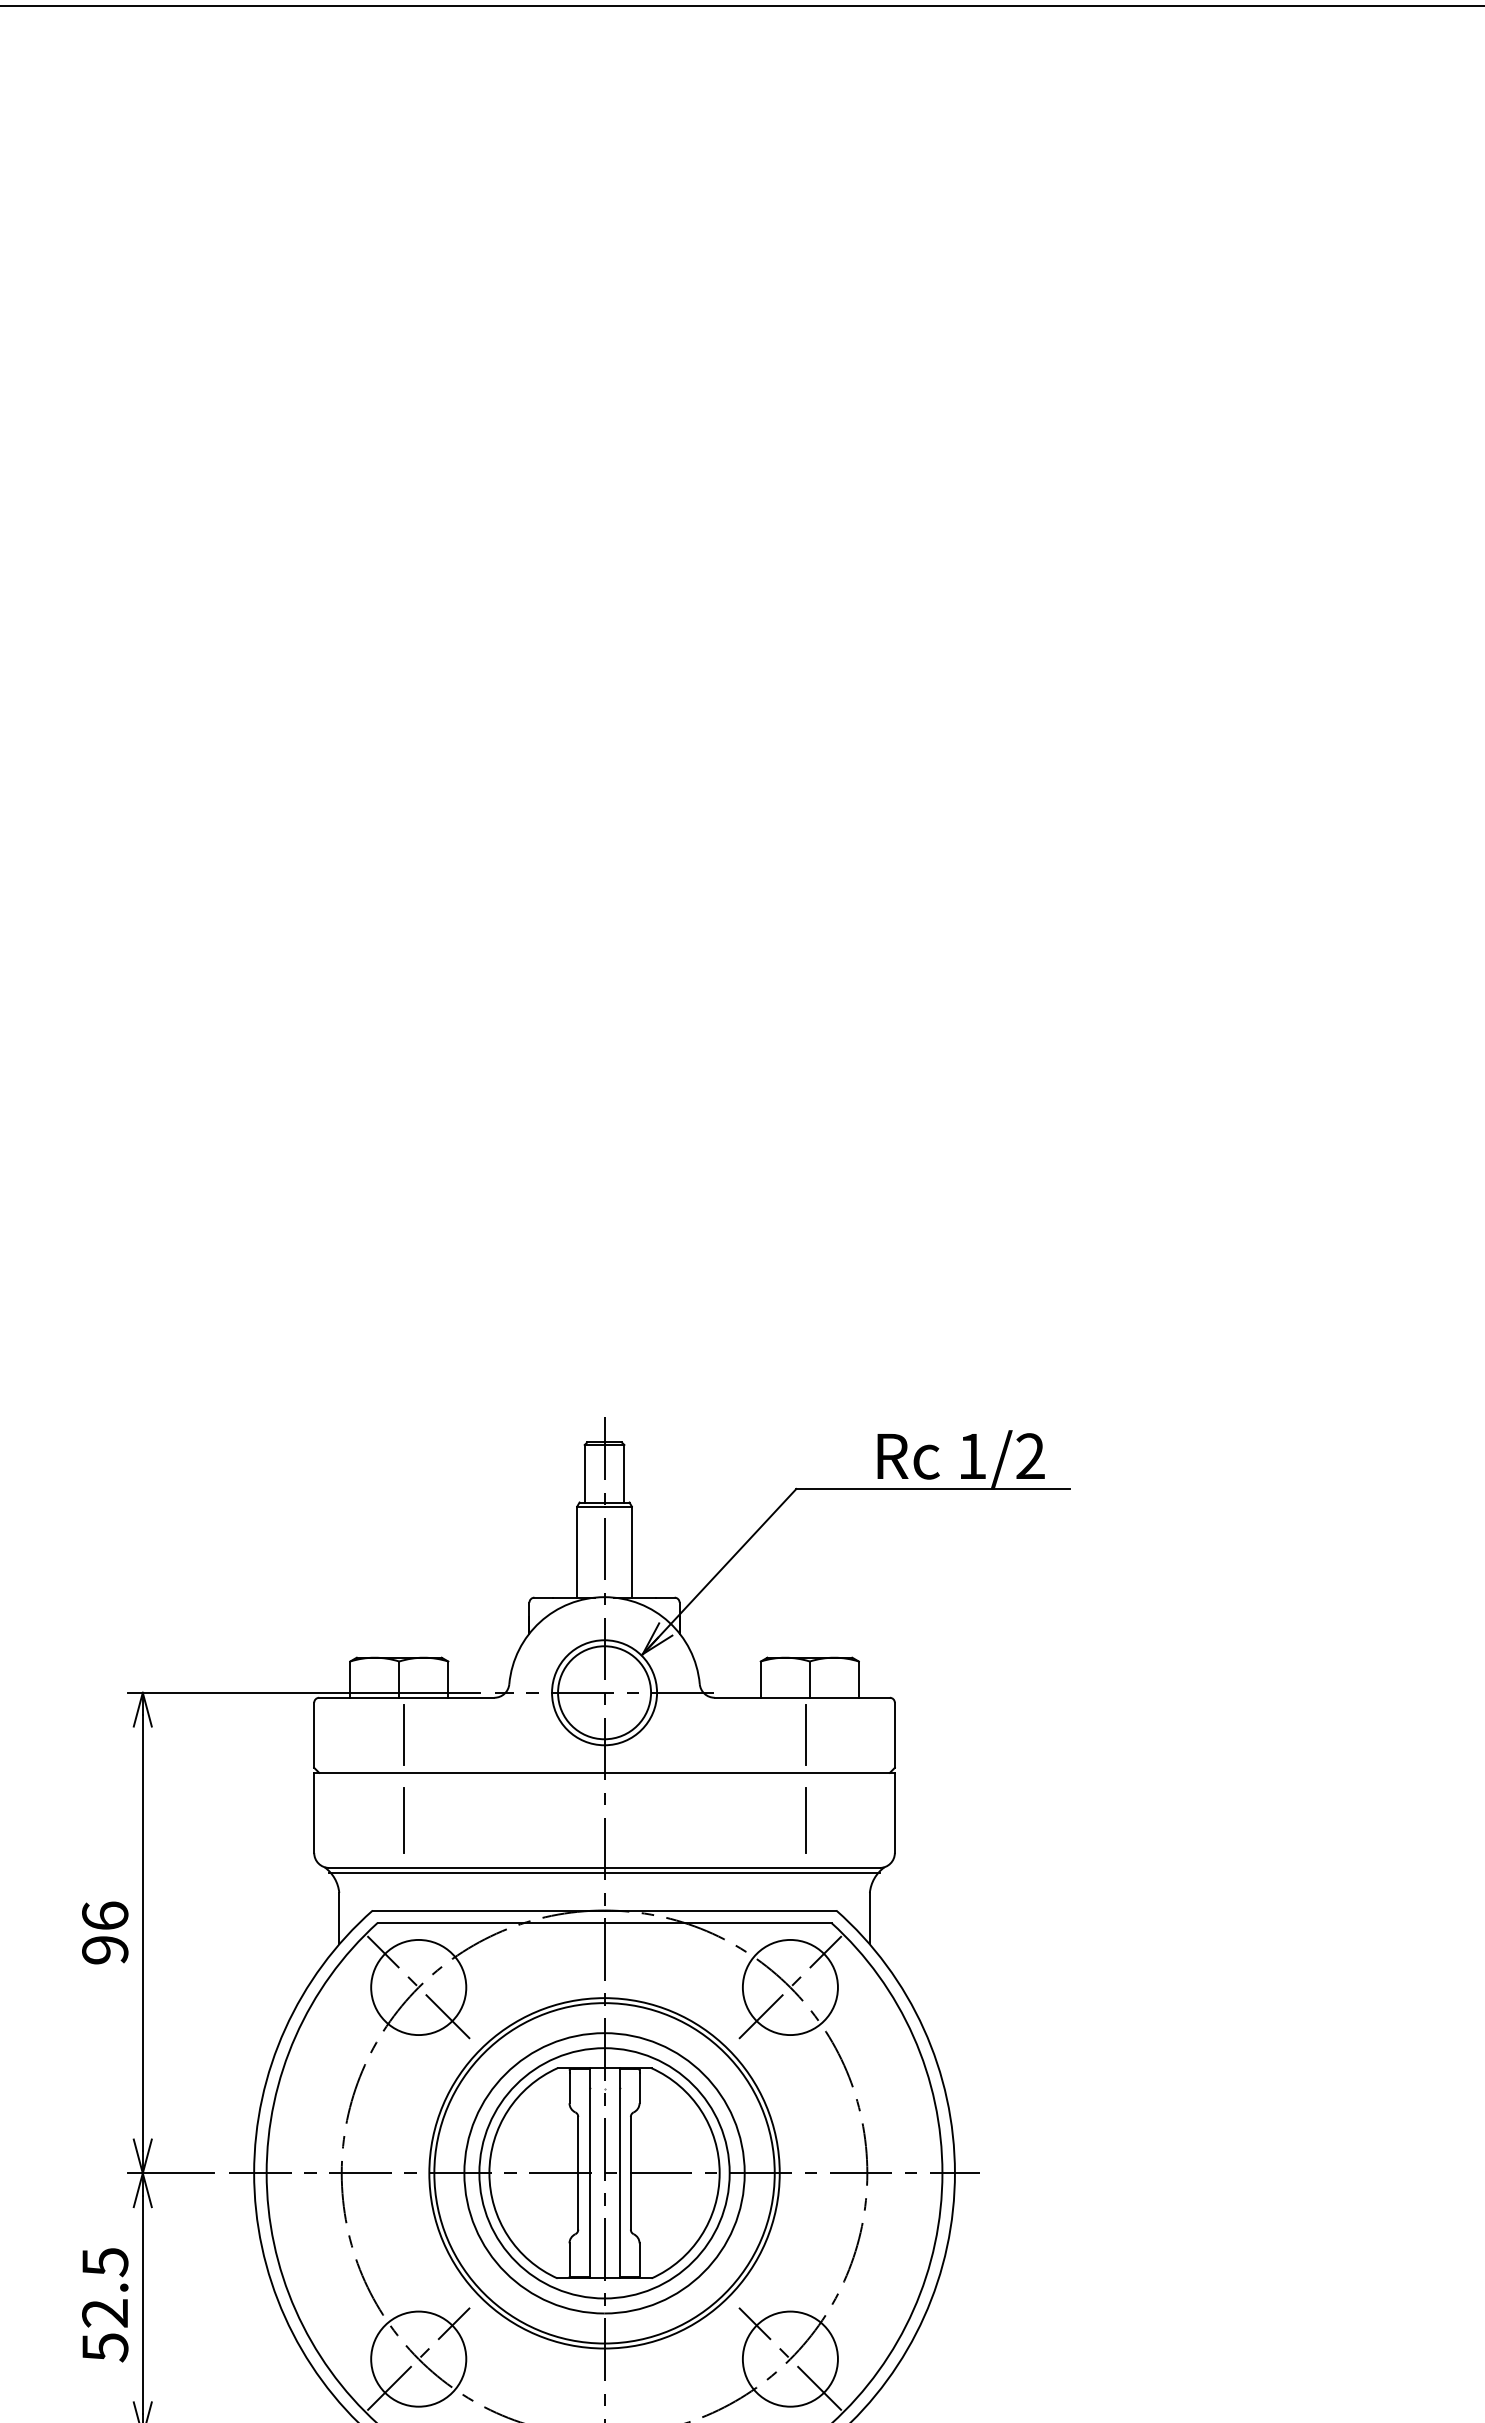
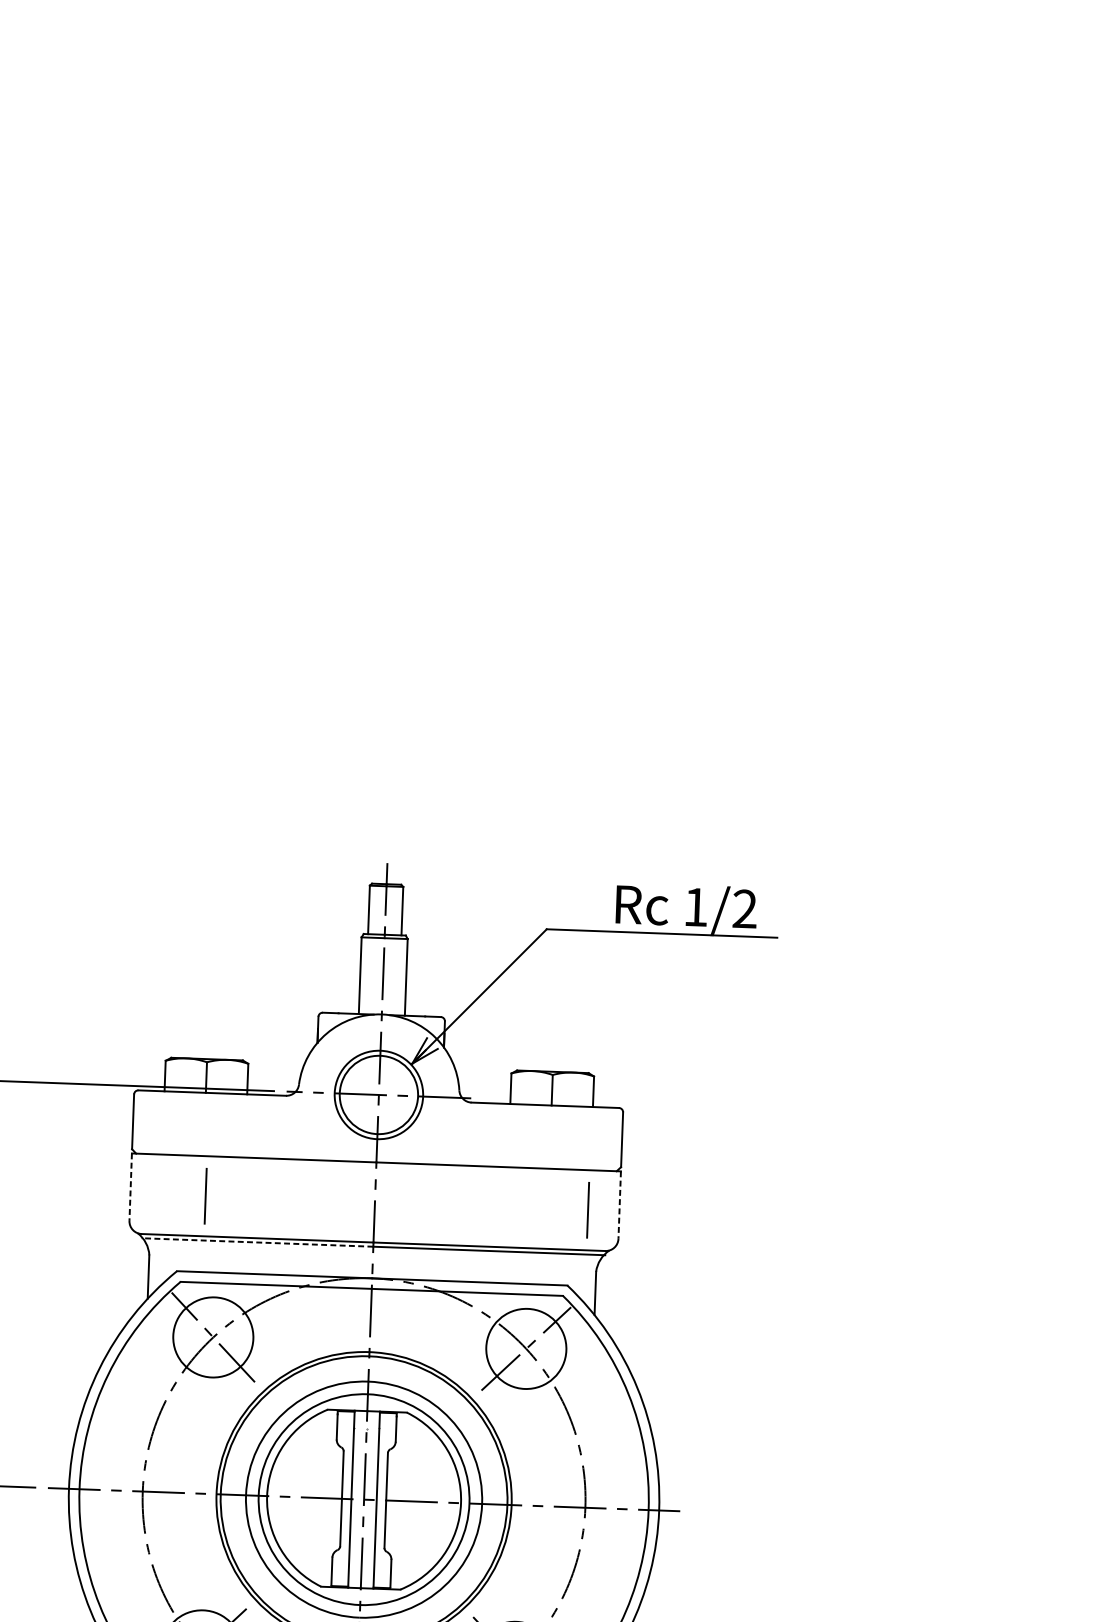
line: (403, 1735) -> (208, 1124), removed
line: (805, 1735) -> (546, 1137), removed
line: (314, 1813) -> (130, 1187), solid -> dashed
line: (894, 1813) -> (619, 1205), solid -> dashed
line: (805, 1820) -> (588, 1210), moved
line: (466, 1872) -> (257, 1242), solid -> dashed

